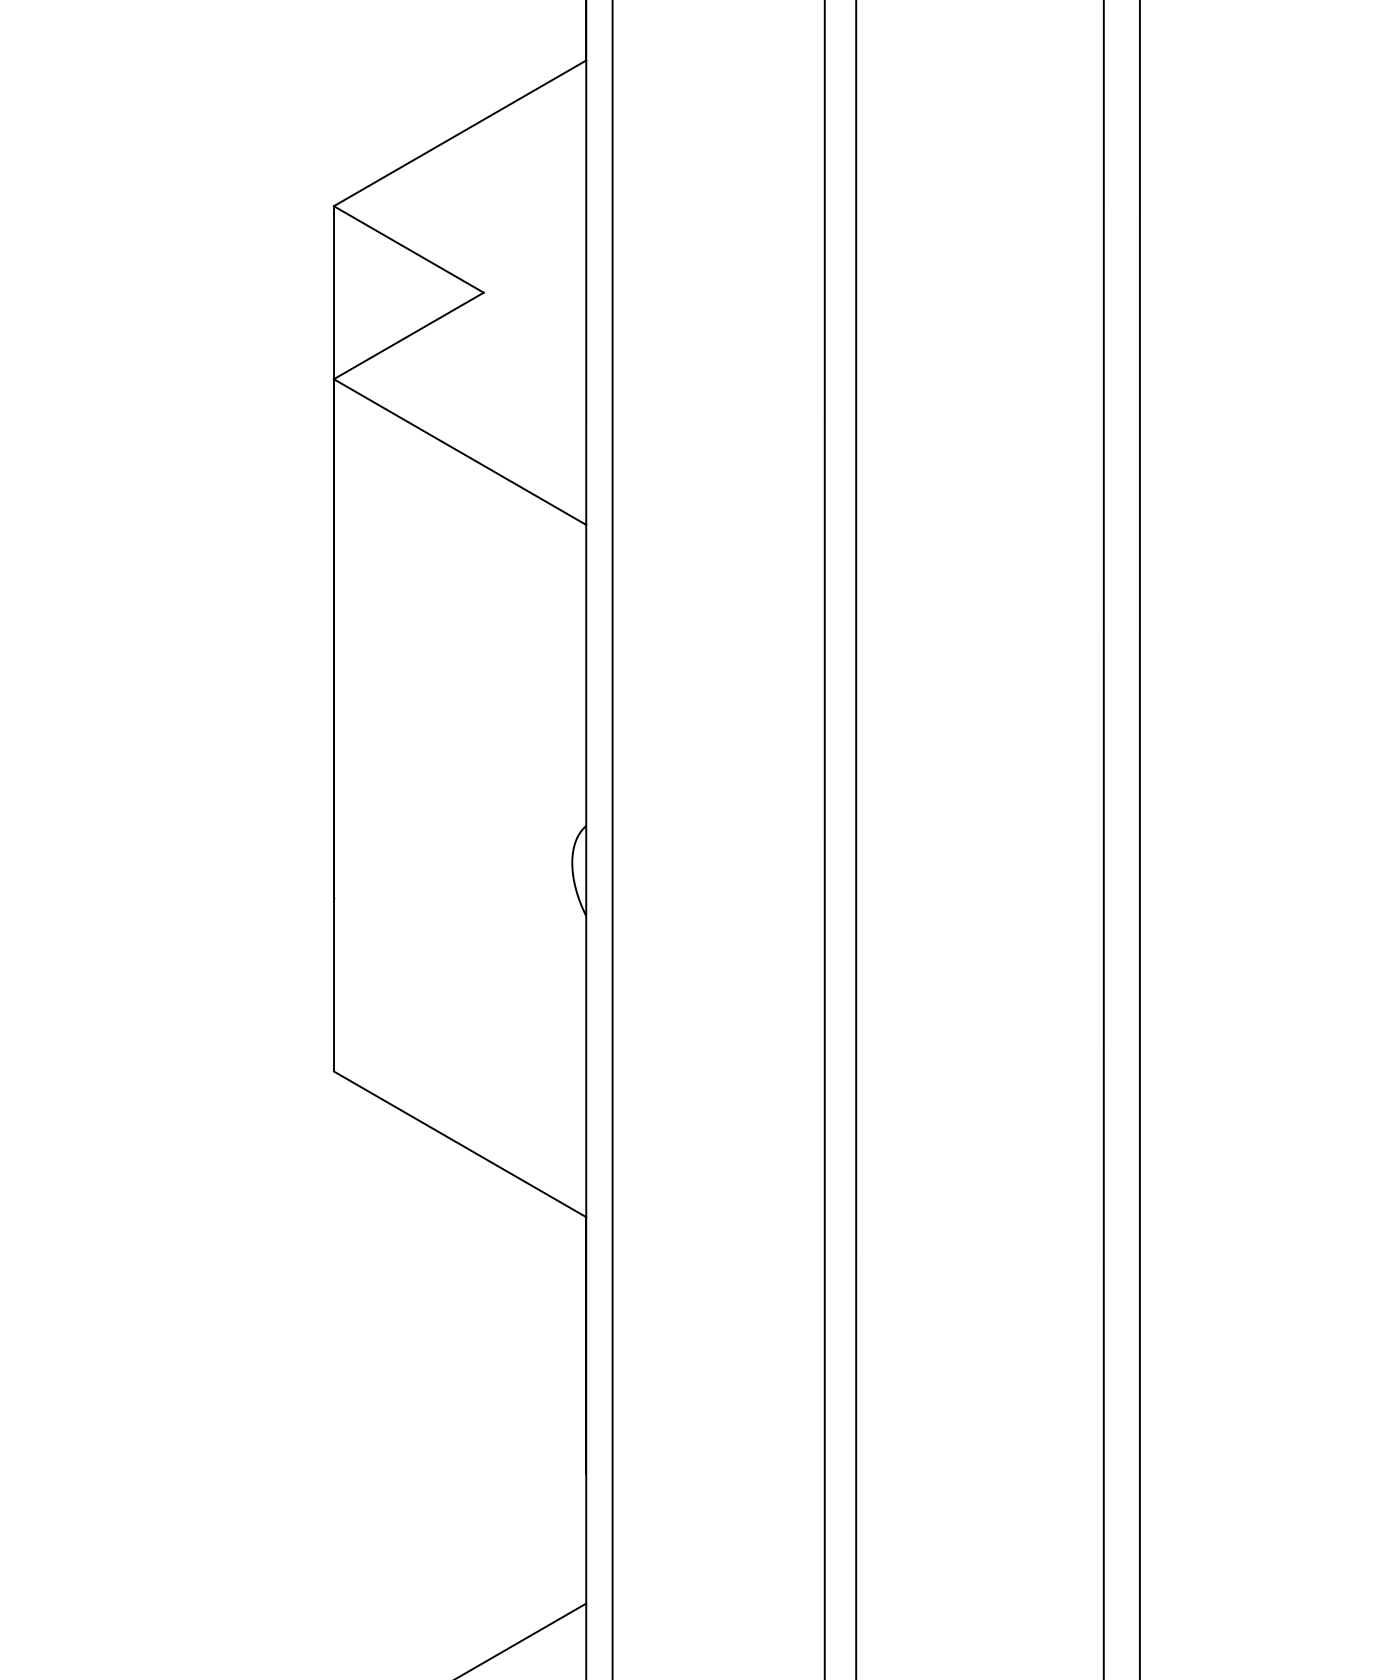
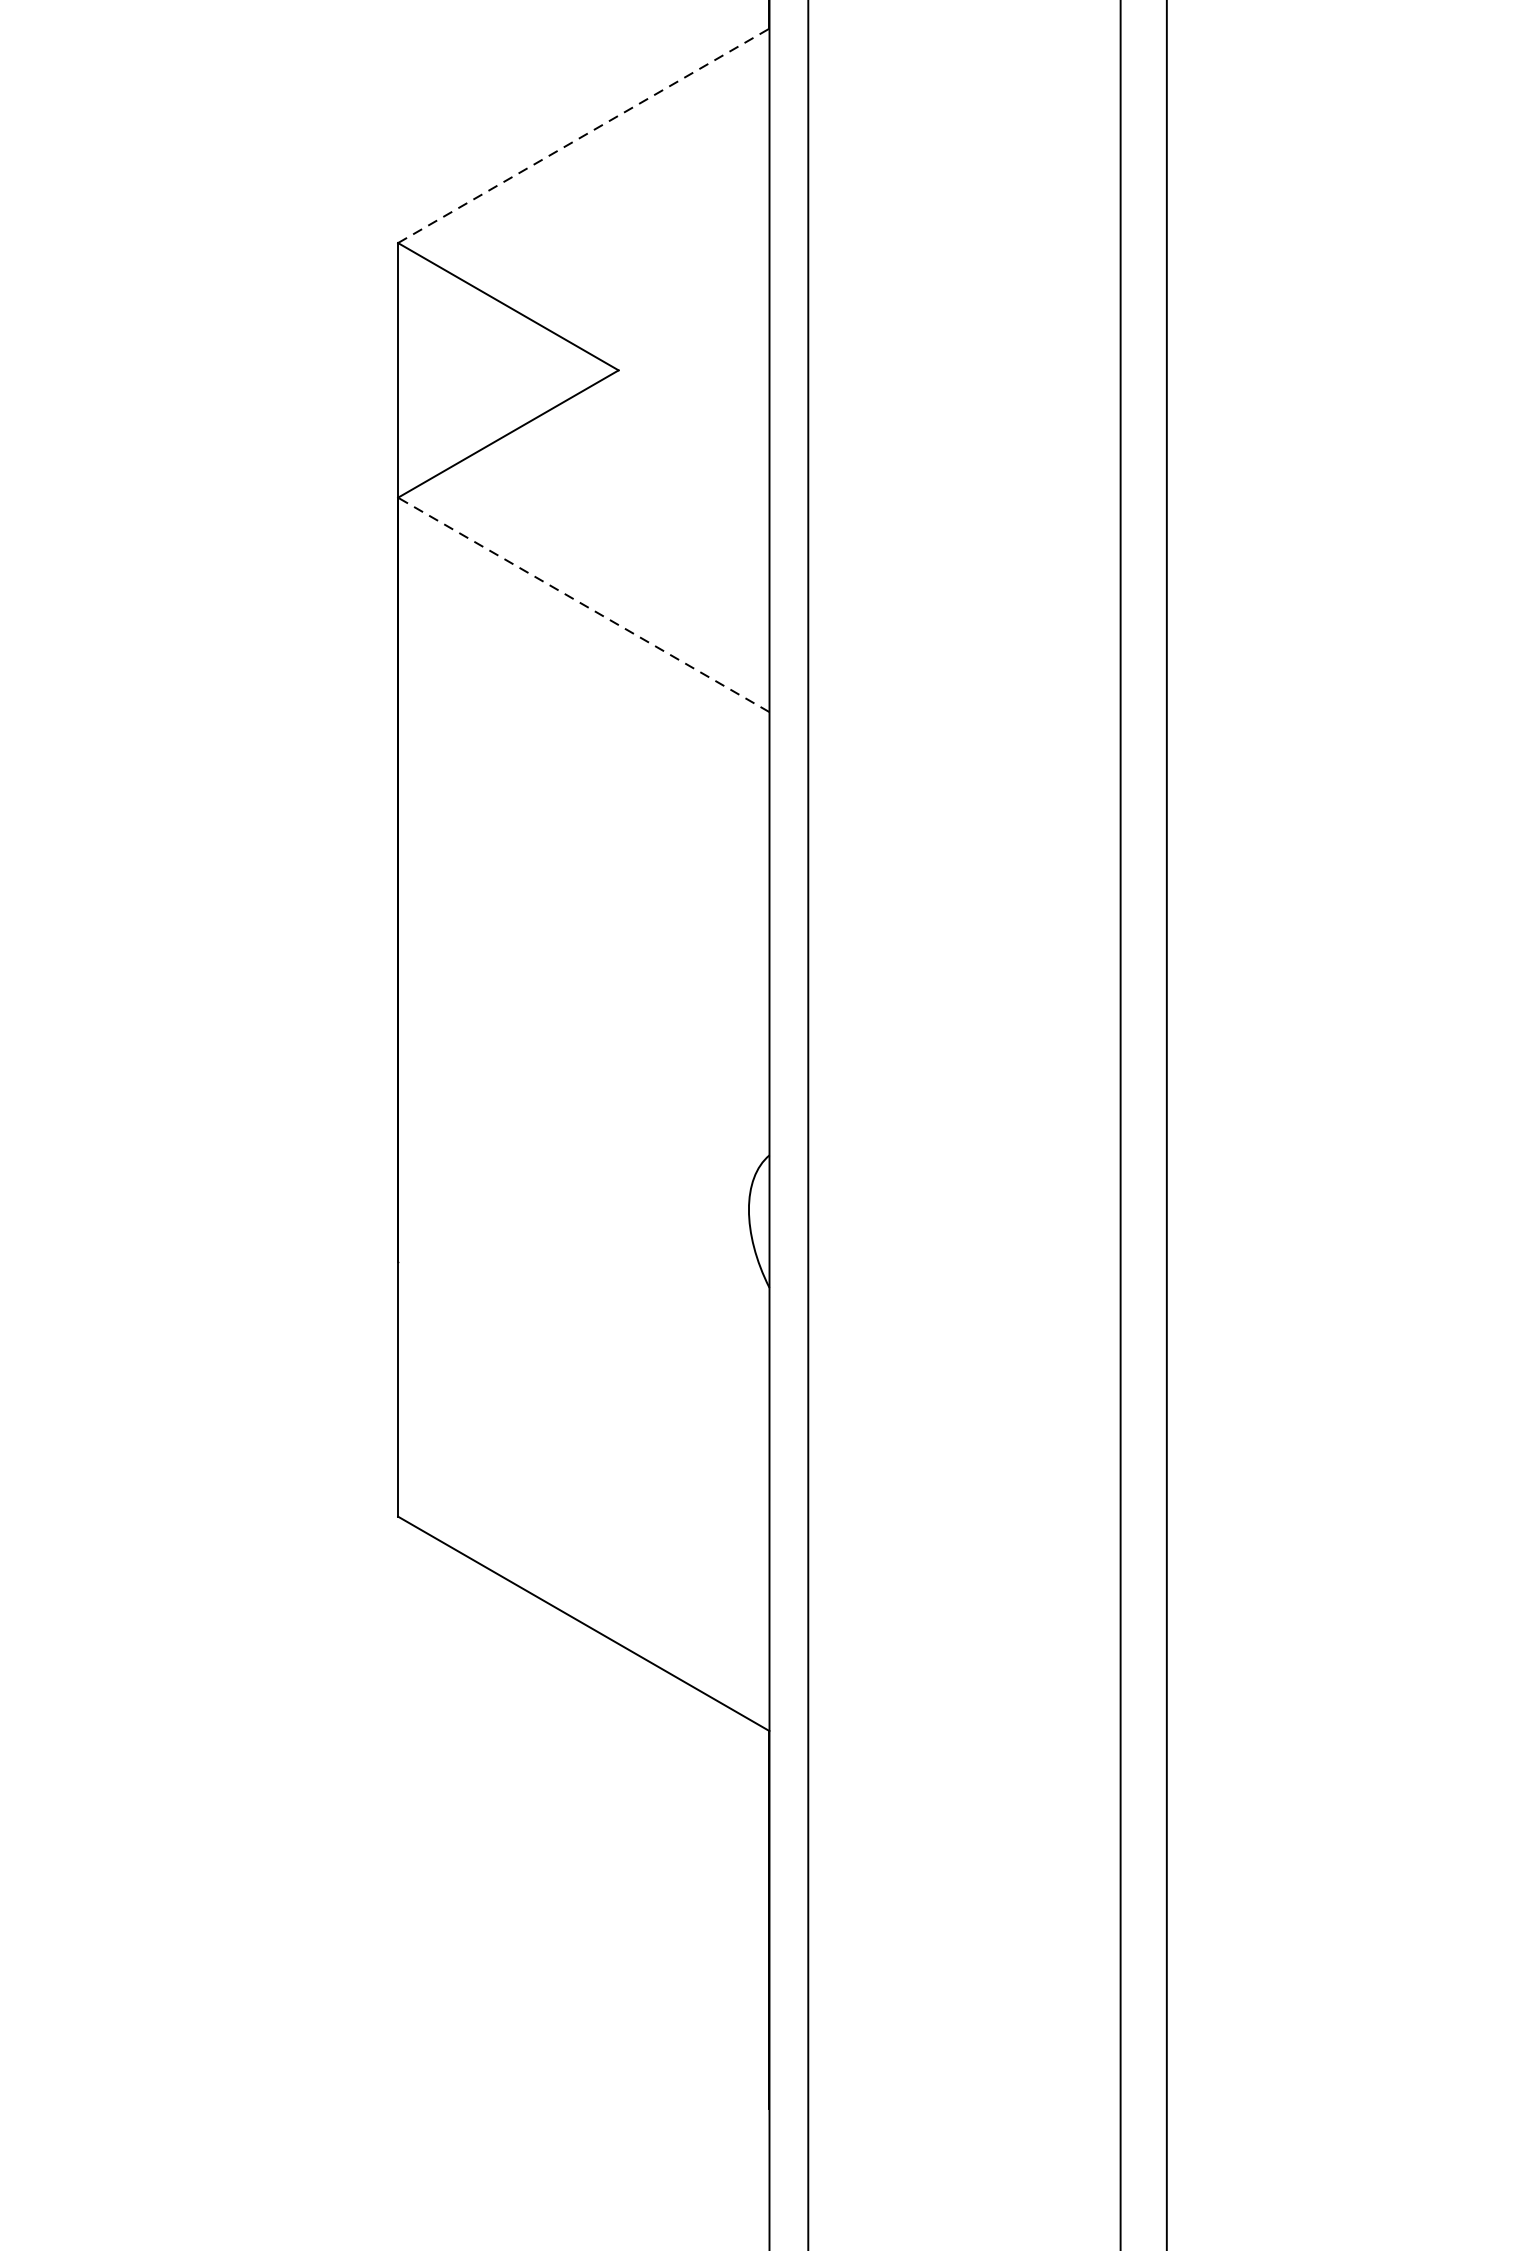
line: (460, 133) -> (584, 136), solid -> dashed
line: (460, 452) -> (584, 605), solid -> dashed

